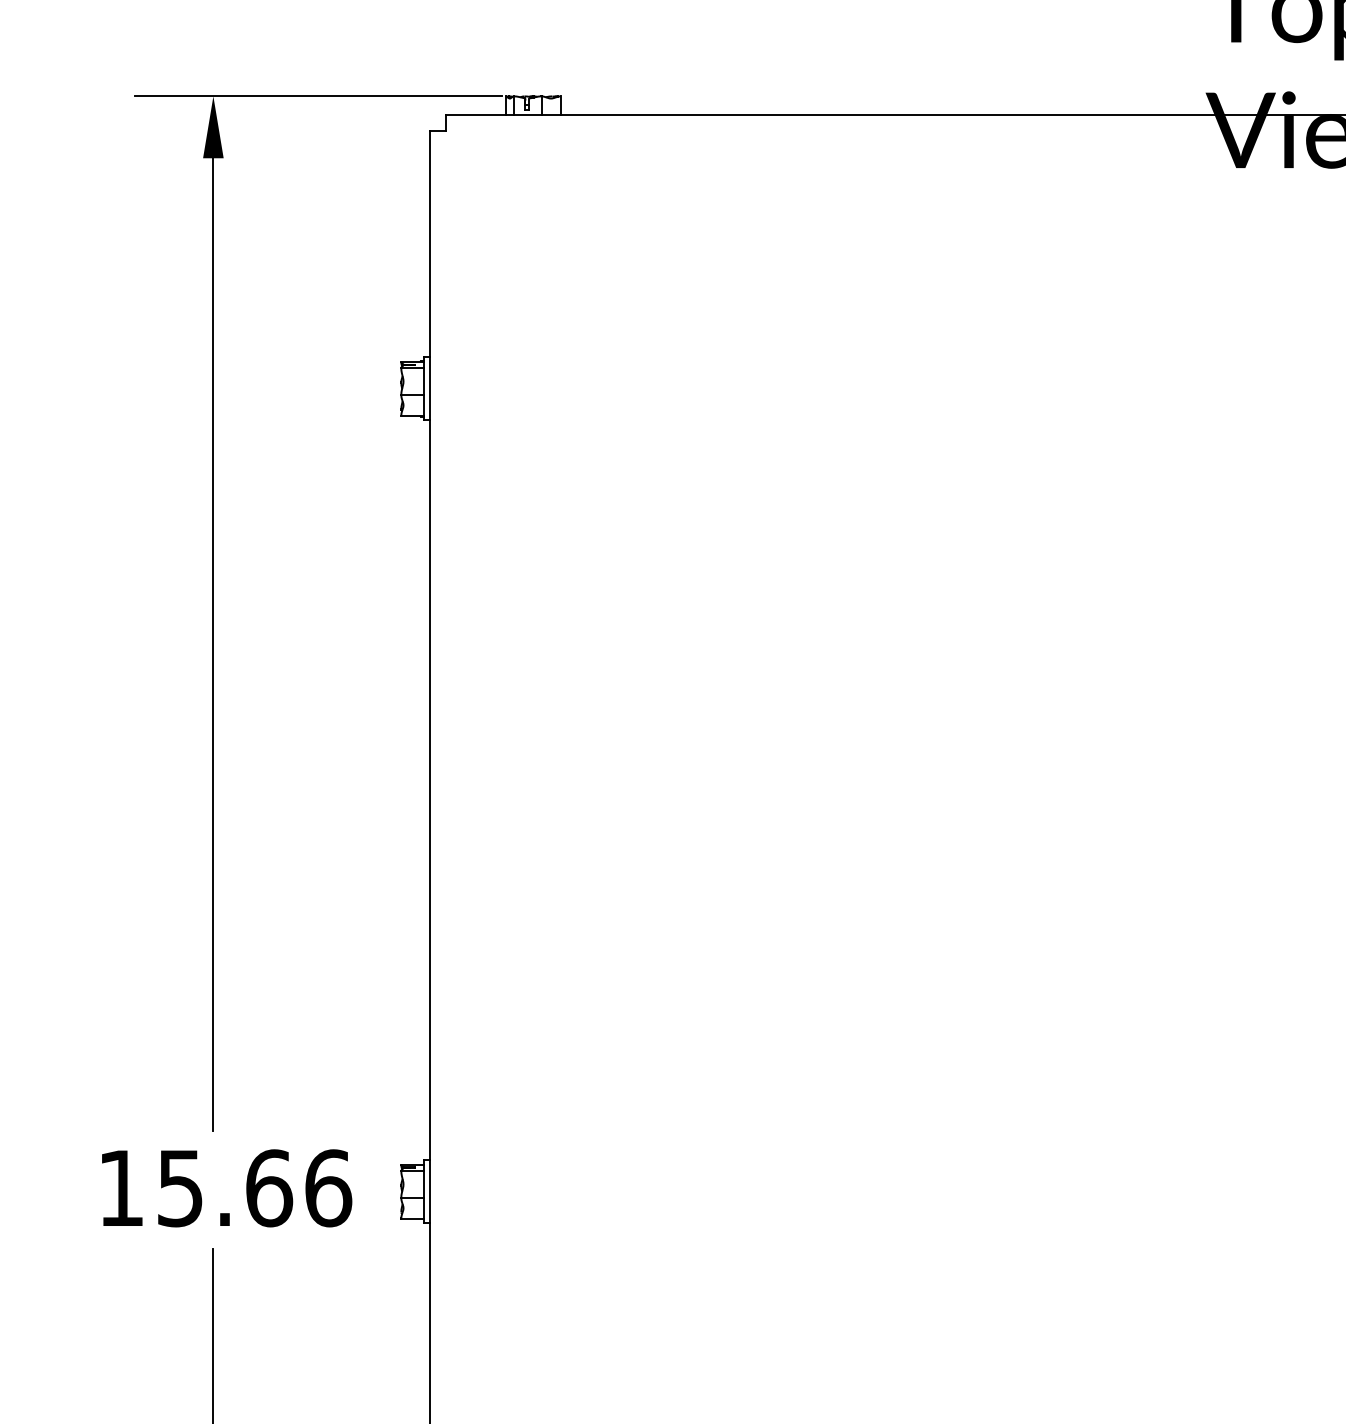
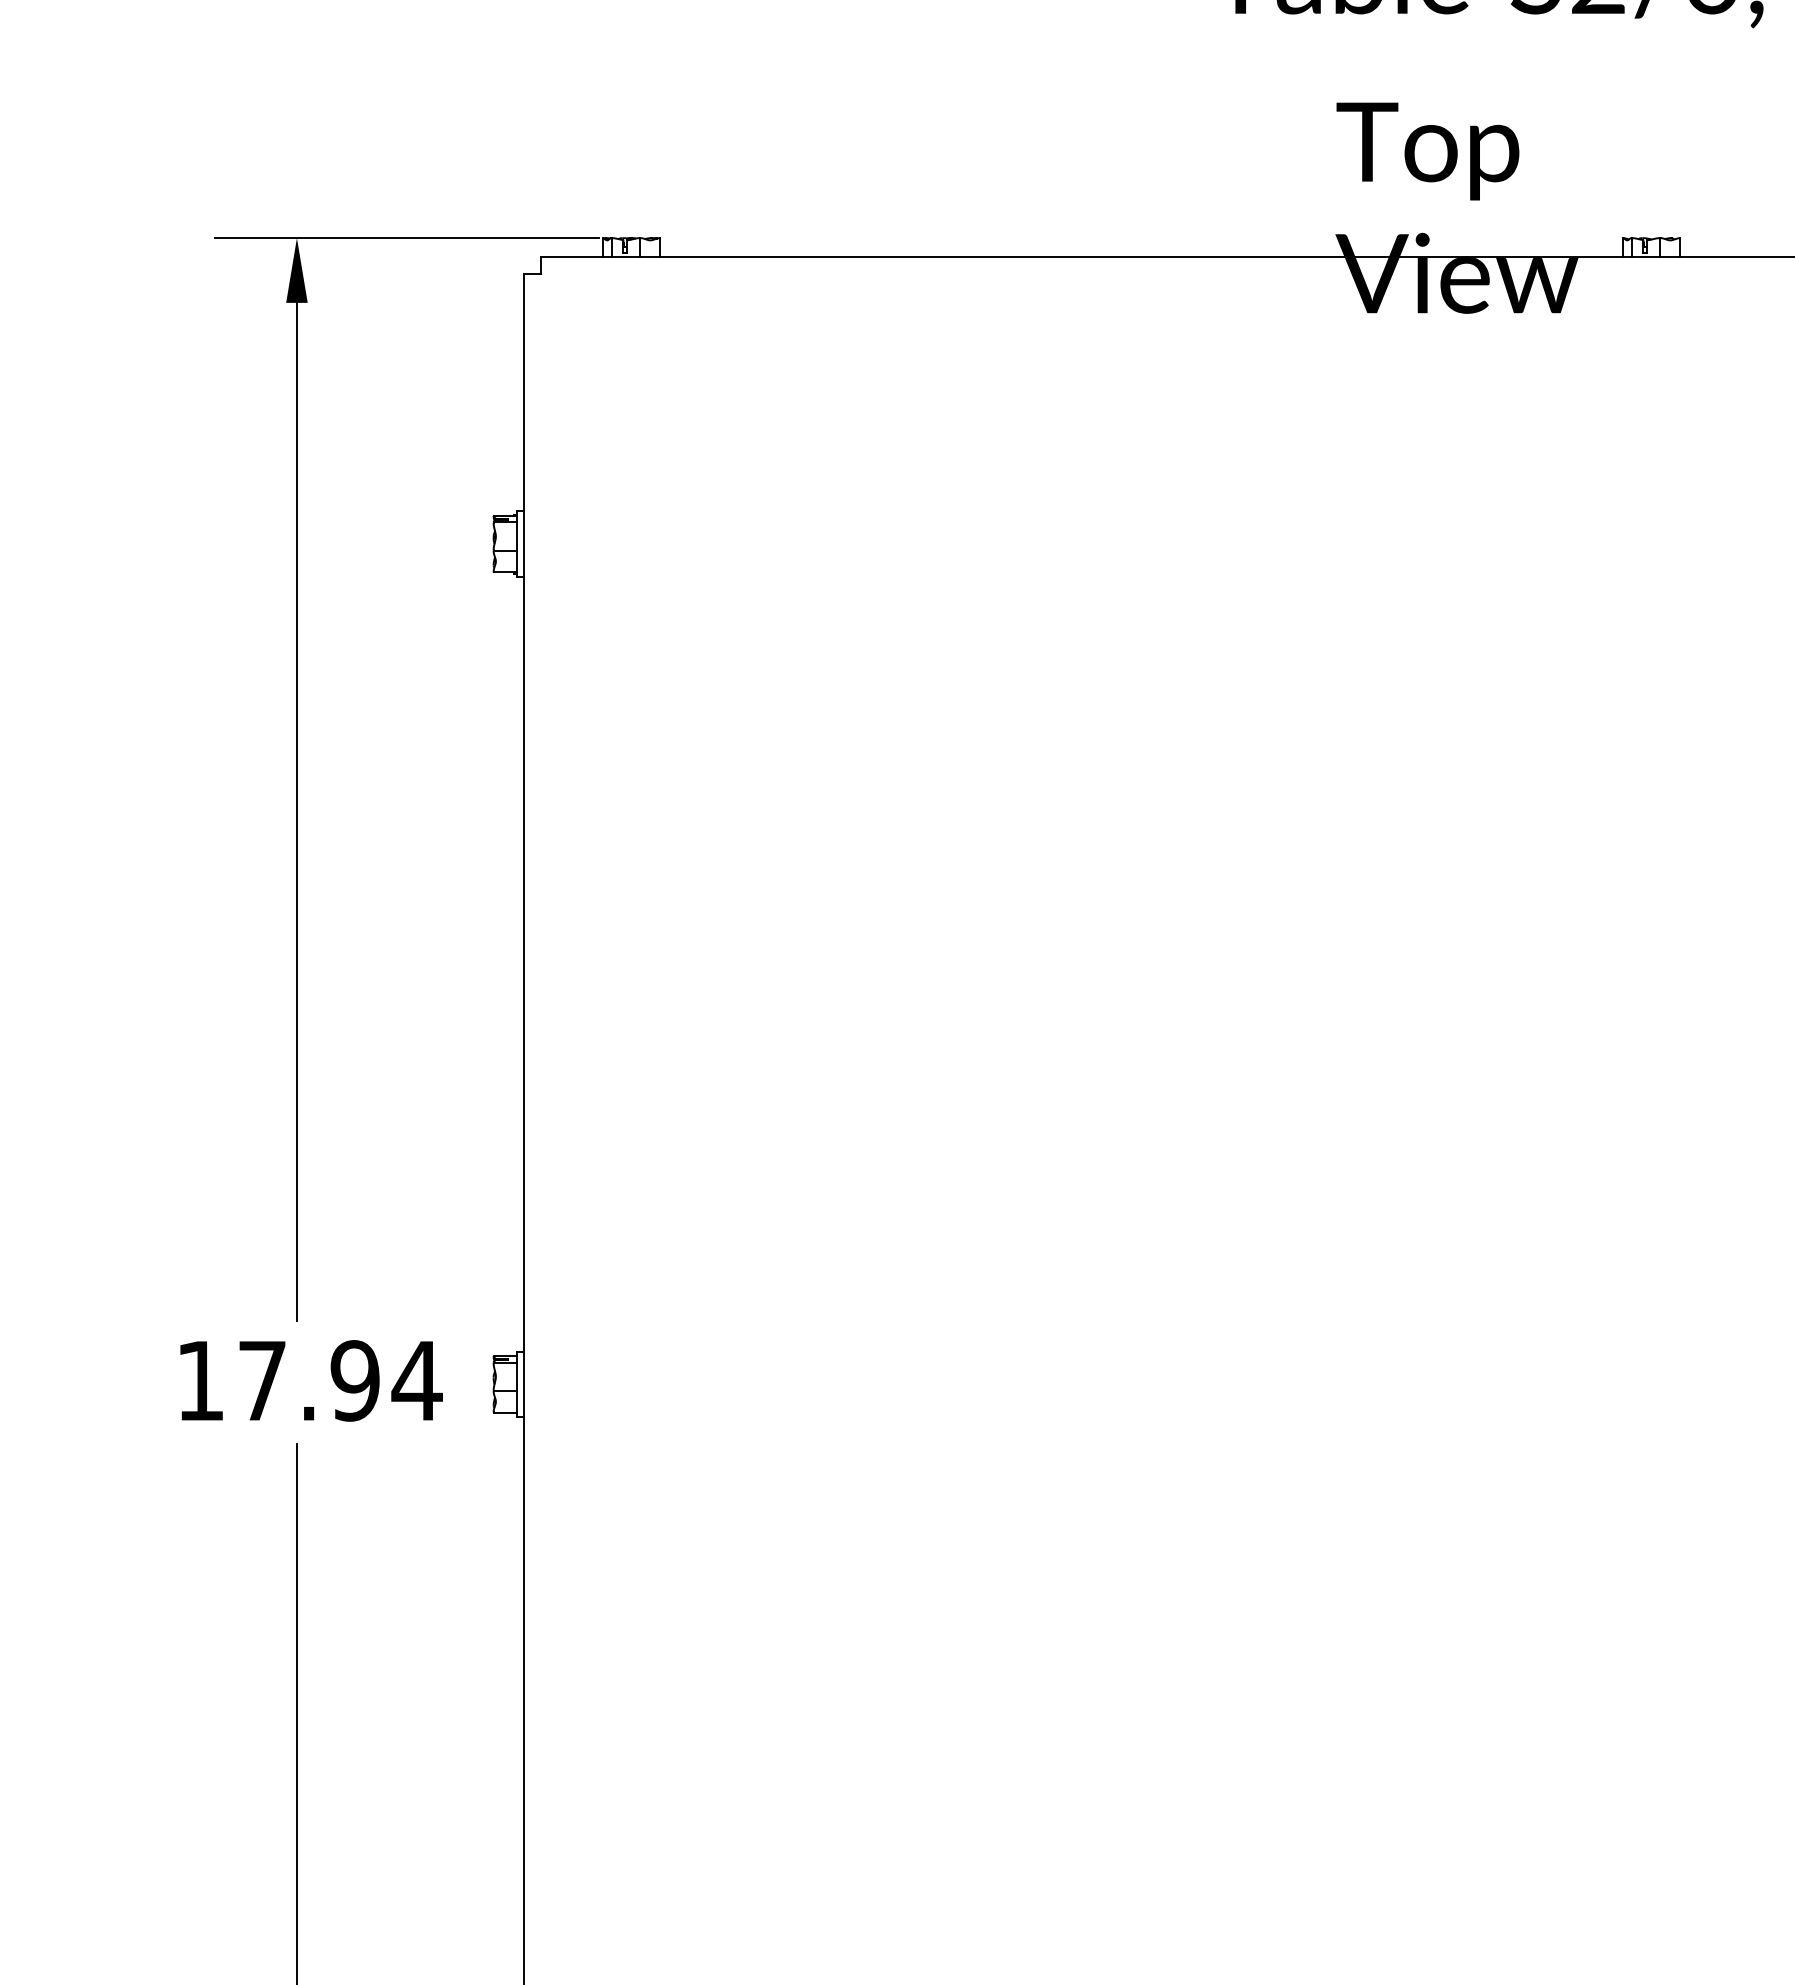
text: (255, 1187) -> (340, 1380), 15.66 -> 17.94

